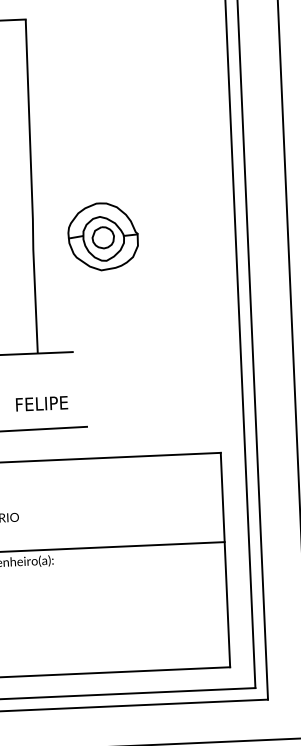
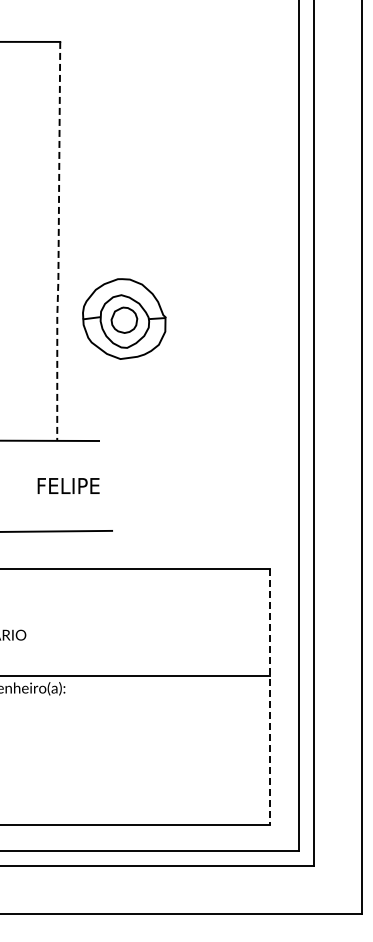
line: (31, 187) -> (58, 242), solid -> dashed
part: (103, 236) -> (124, 318), moved
text: (41, 403) -> (68, 485), moved
line: (225, 560) -> (270, 697), solid -> dashed

